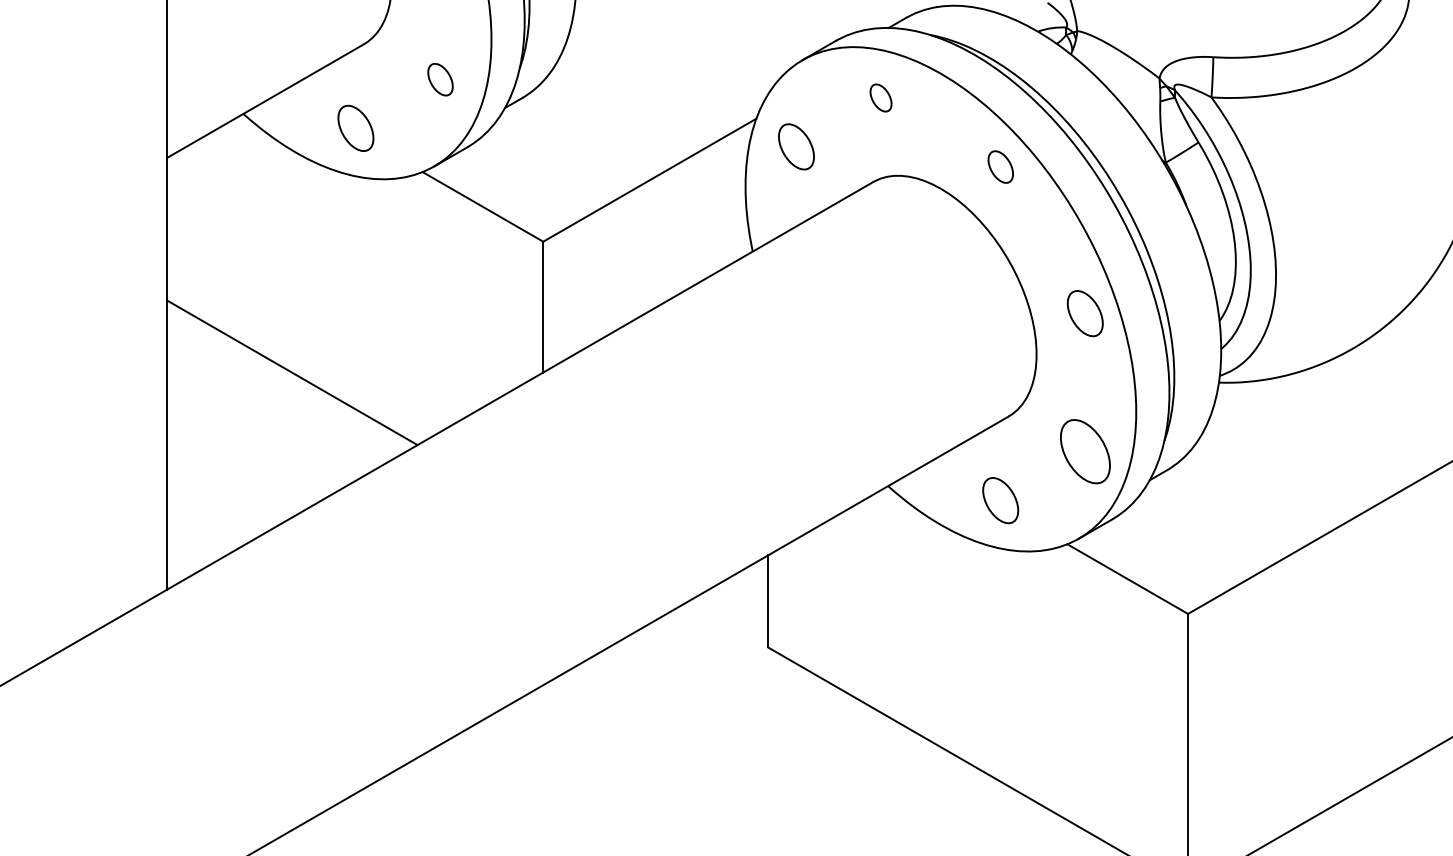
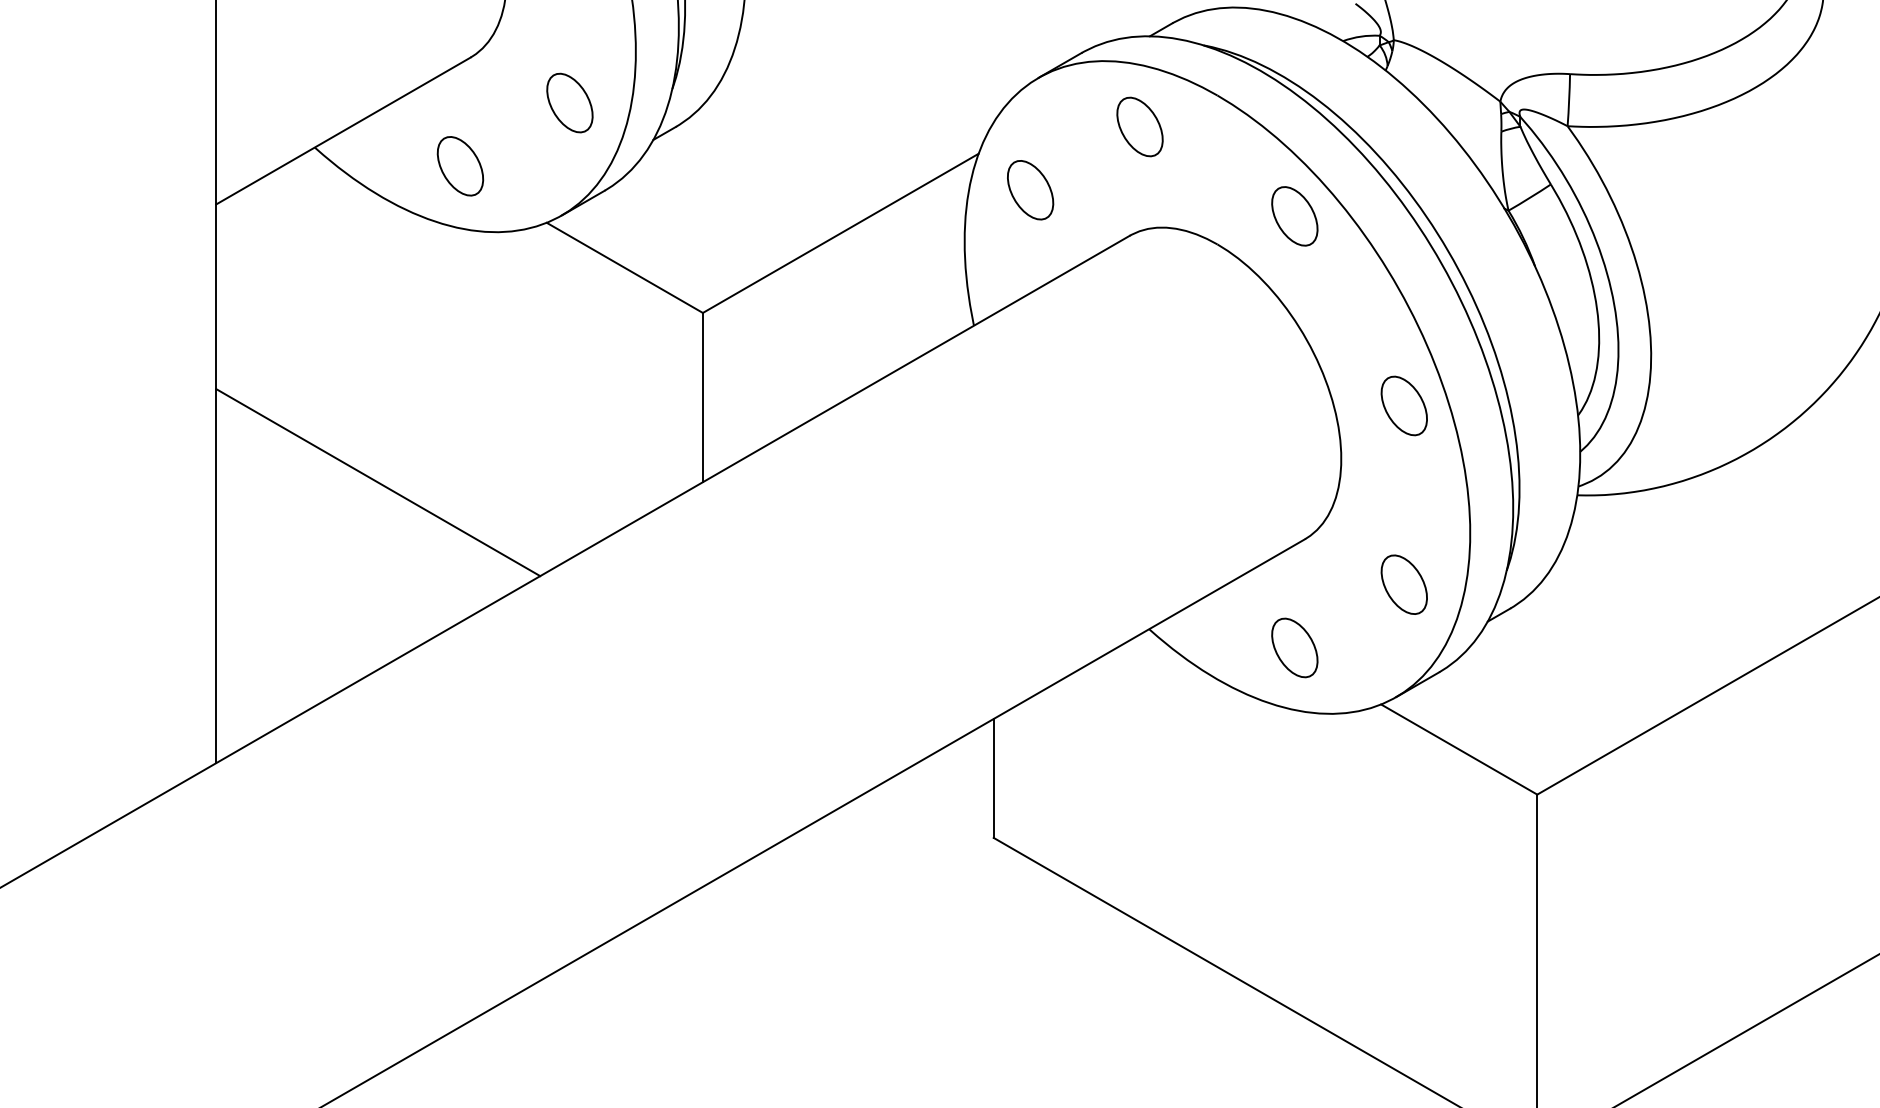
part: (440, 79) -> (569, 103), size x1.43
part: (880, 97) -> (1139, 126), size x1.67
part: (1000, 166) -> (1294, 215), size x1.43
part: (1084, 451) -> (1403, 584), size x0.71

